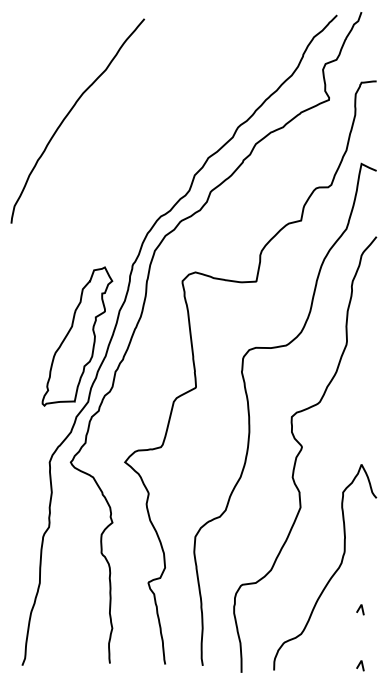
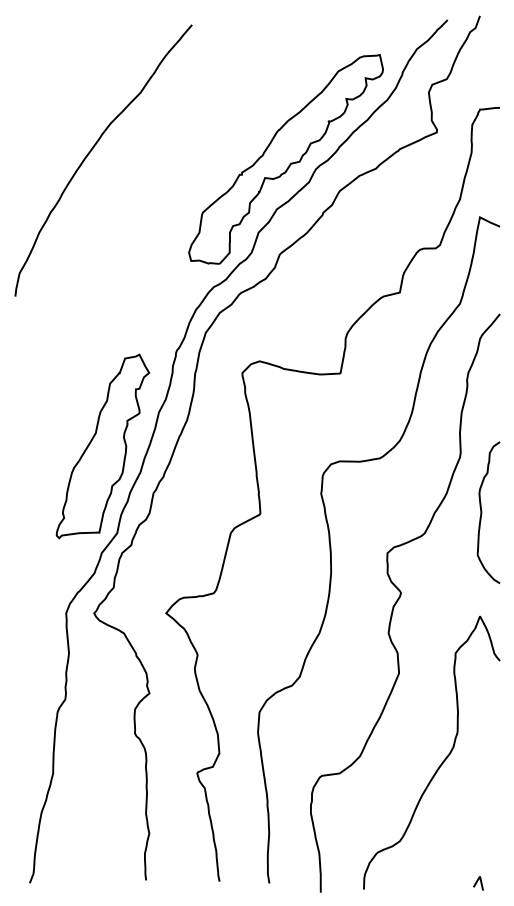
part: (215, 119) -> (286, 158), added
curve: (363, 386) -> (482, 512), added
line: (360, 608) -> (478, 807), removed

